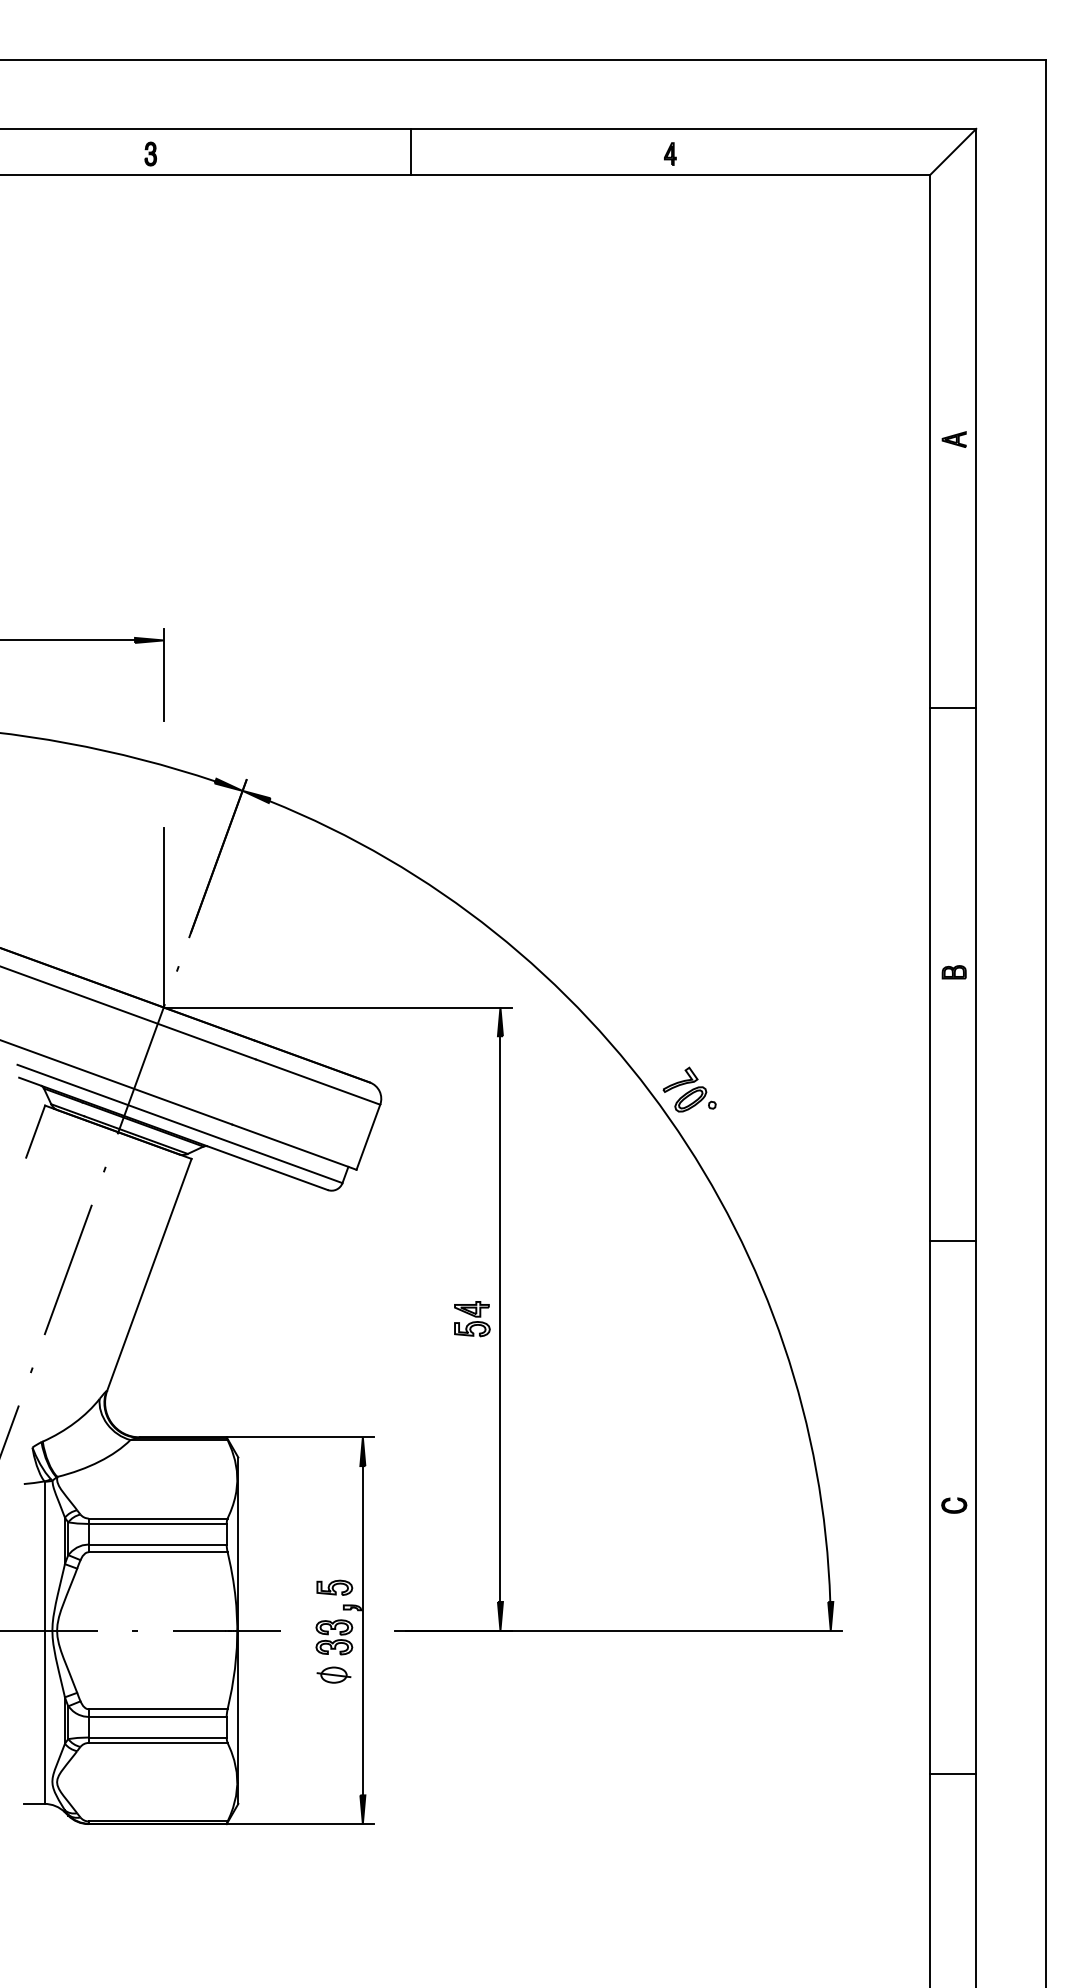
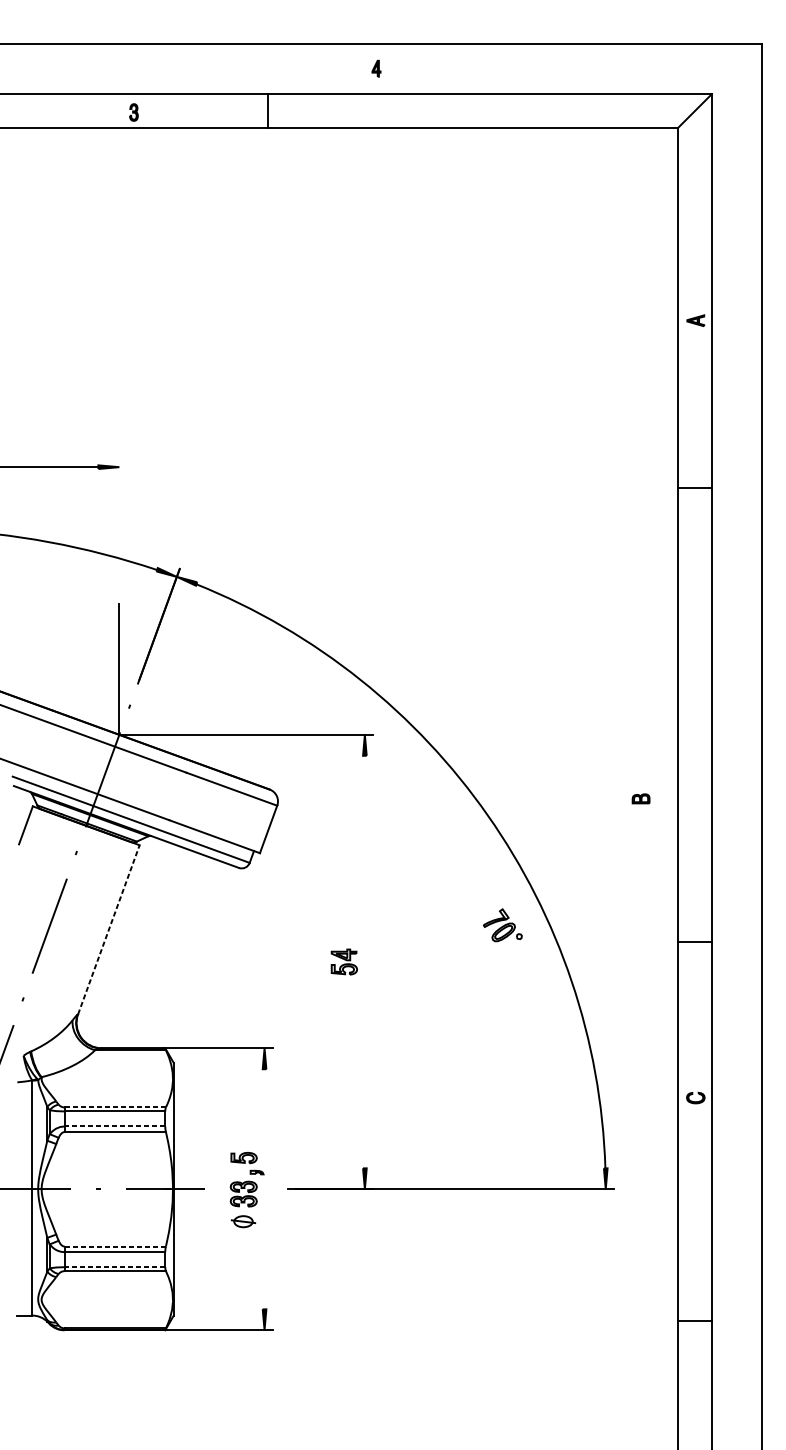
line: (410, 151) -> (267, 110), moved
part: (150, 153) -> (133, 112), moved
part: (670, 153) -> (376, 68), moved
line: (163, 674) -> (119, 492), removed
line: (953, 708) -> (695, 488), moved
part: (953, 972) -> (640, 799), moved
part: (689, 1089) -> (502, 925), moved
line: (953, 1241) -> (695, 941), moved
line: (149, 1274) -> (108, 929), solid -> dashed
line: (500, 1318) -> (364, 961), removed
line: (157, 1518) -> (114, 1107), solid -> dashed
line: (157, 1544) -> (114, 1126), solid -> dashed
line: (362, 1630) -> (264, 1189), removed
line: (158, 1709) -> (115, 1246), solid -> dashed
line: (157, 1737) -> (114, 1267), solid -> dashed
line: (953, 1774) -> (695, 1321), moved

